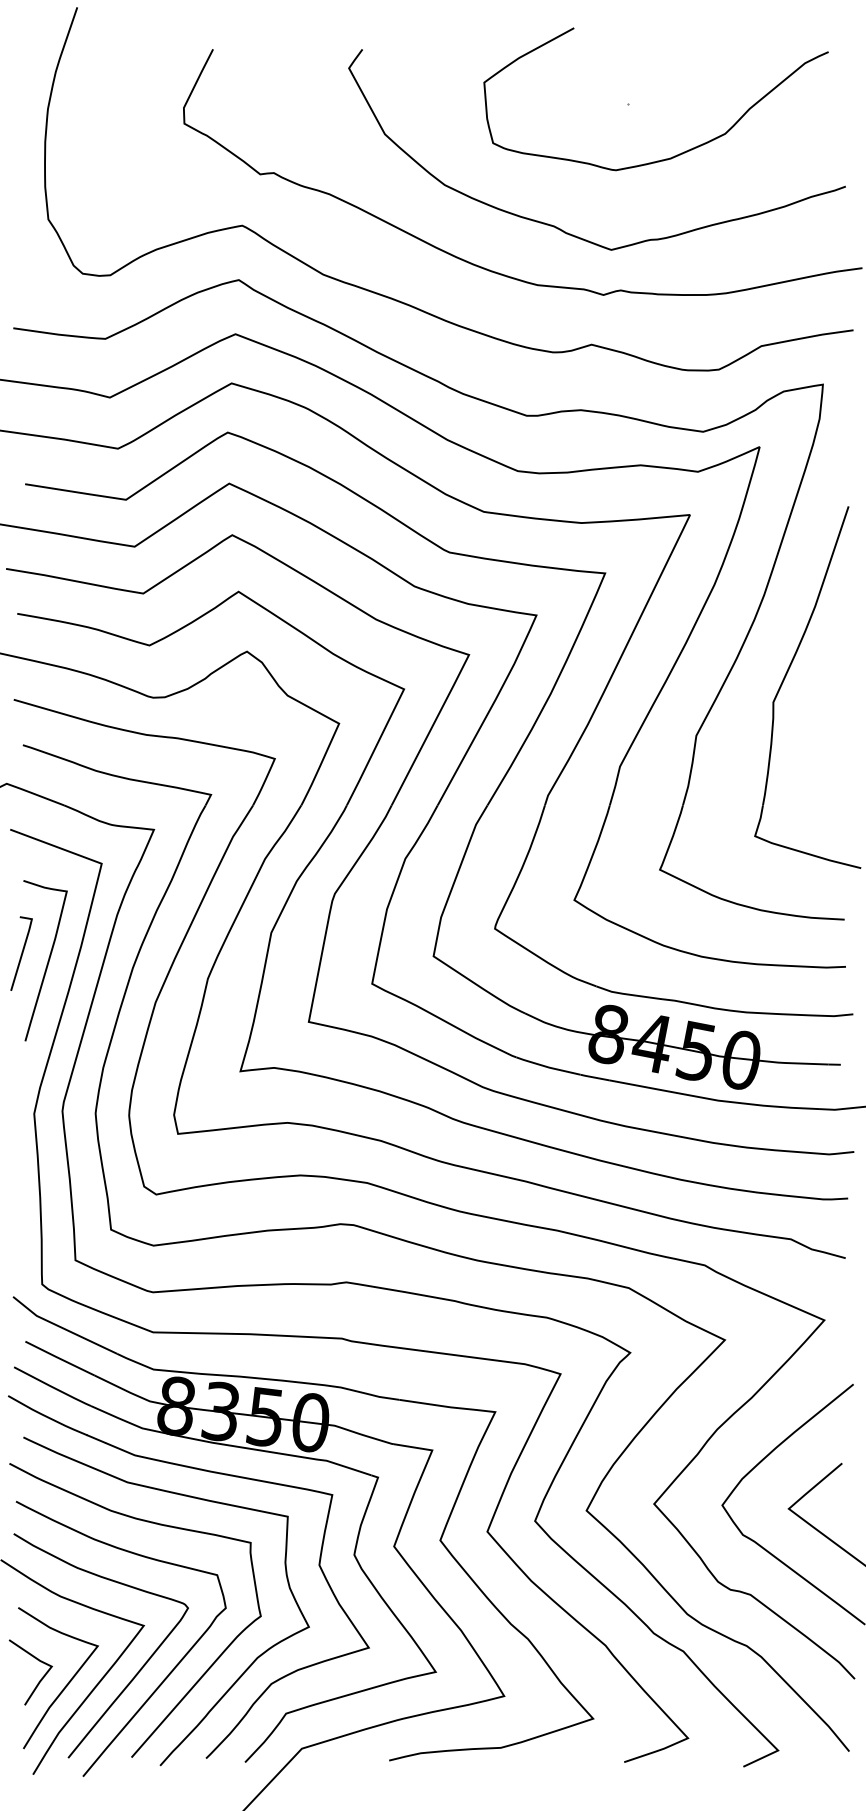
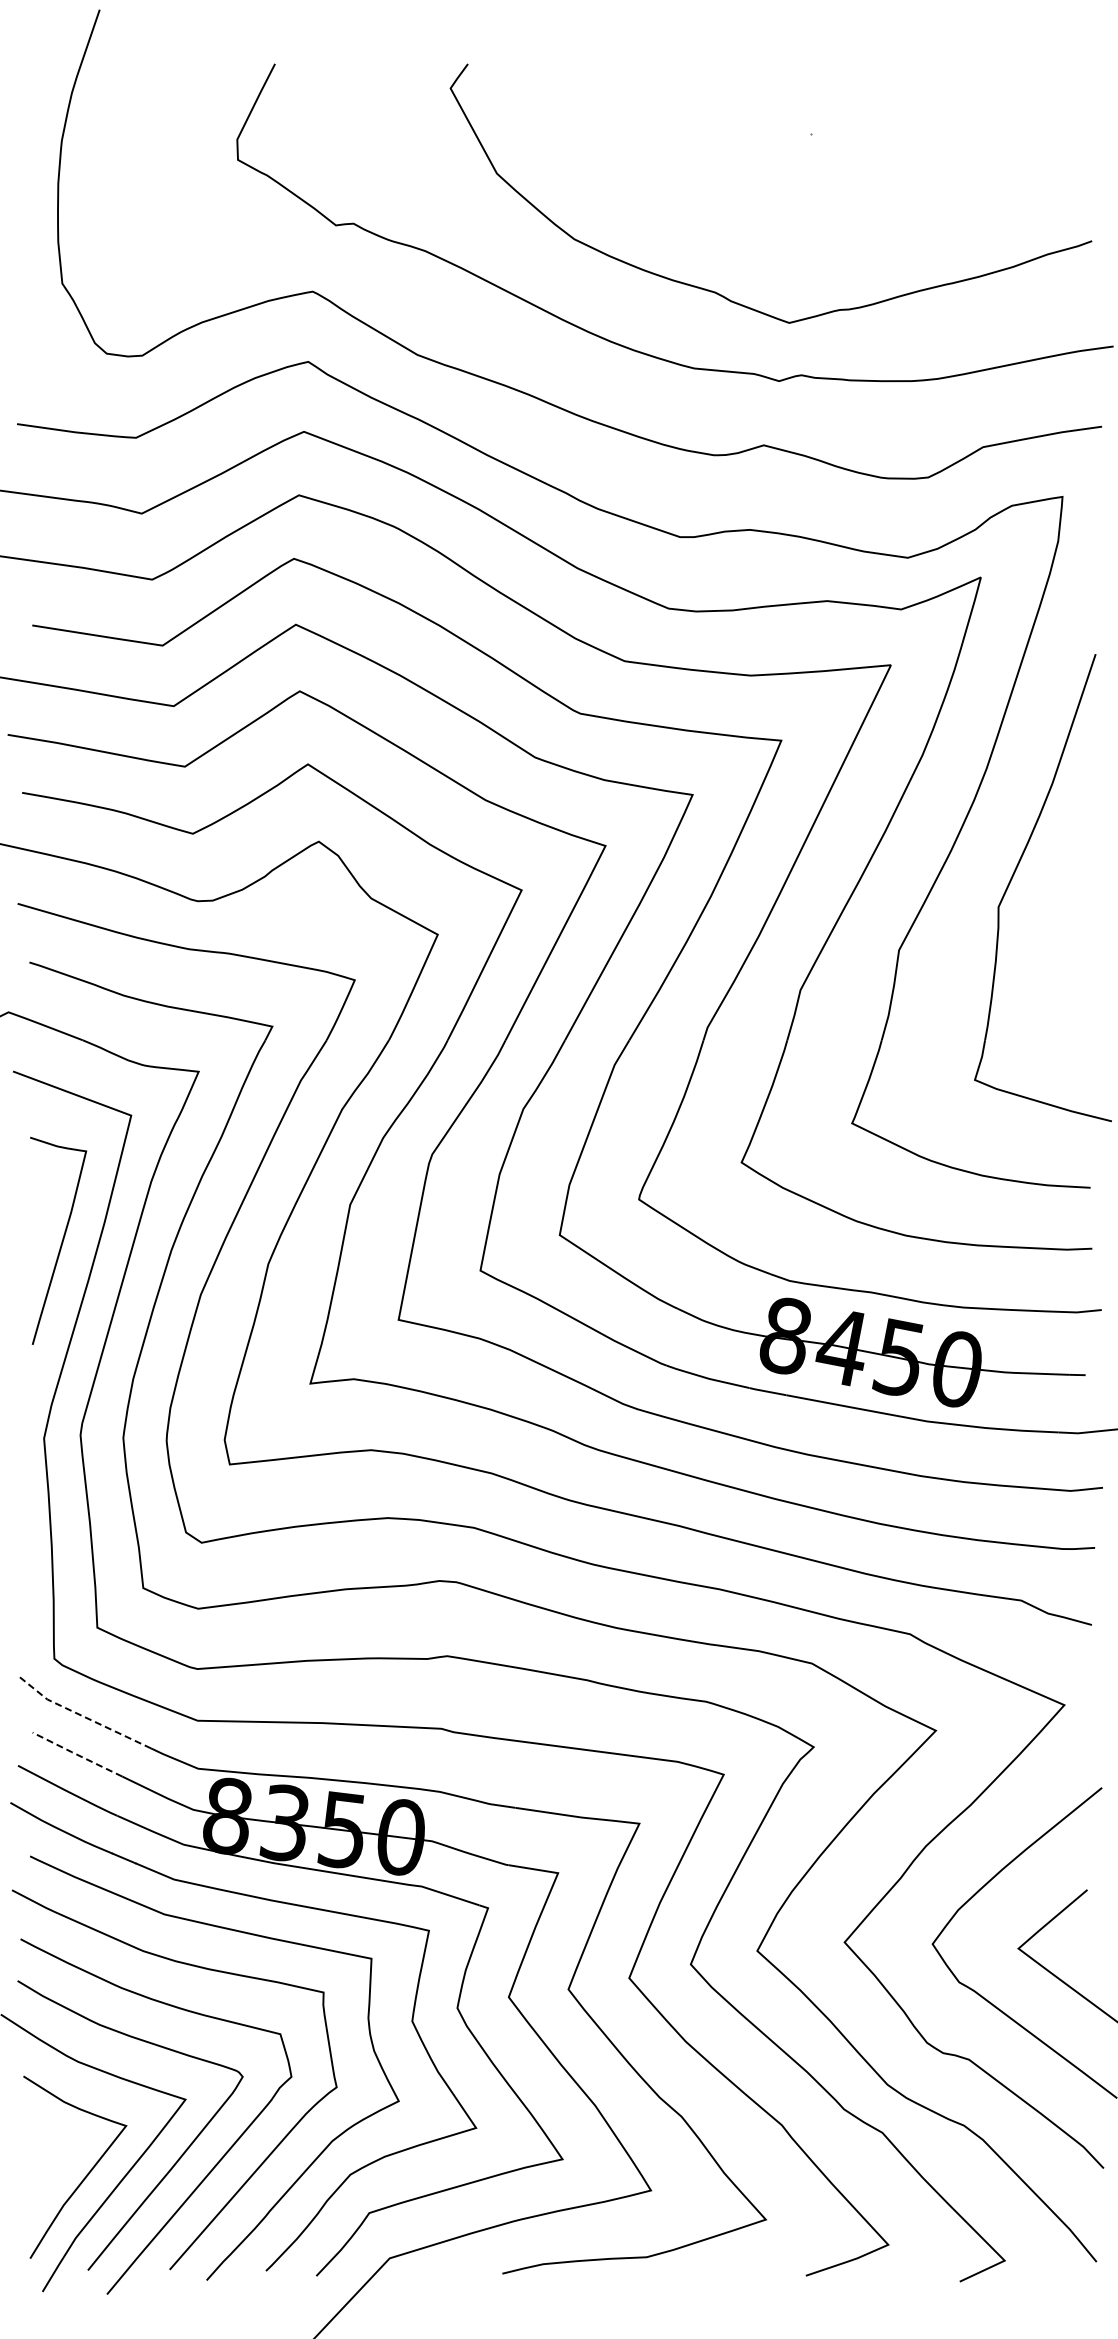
curve: (679, 153) -> (877, 198), removed
curve: (21, 953) -> (27, 1231), removed
line: (62, 1328) -> (80, 1715), solid -> dashed
line: (59, 1358) -> (76, 1754), solid -> dashed
curve: (40, 1679) -> (52, 2168), removed

